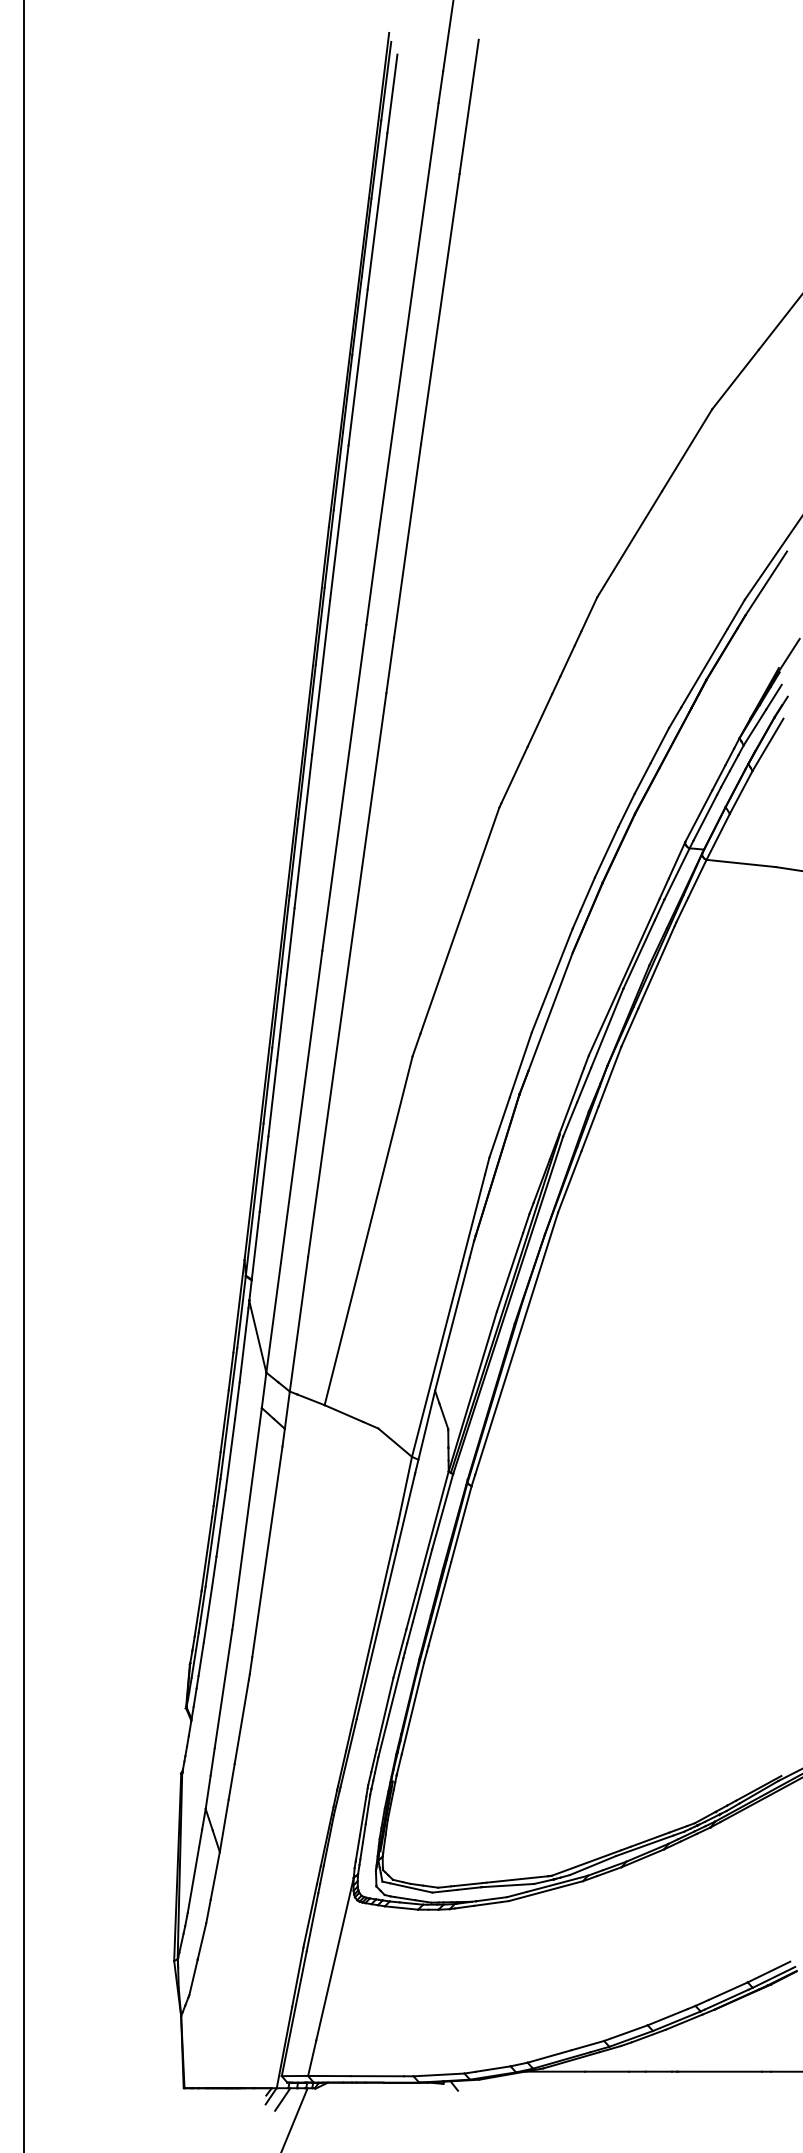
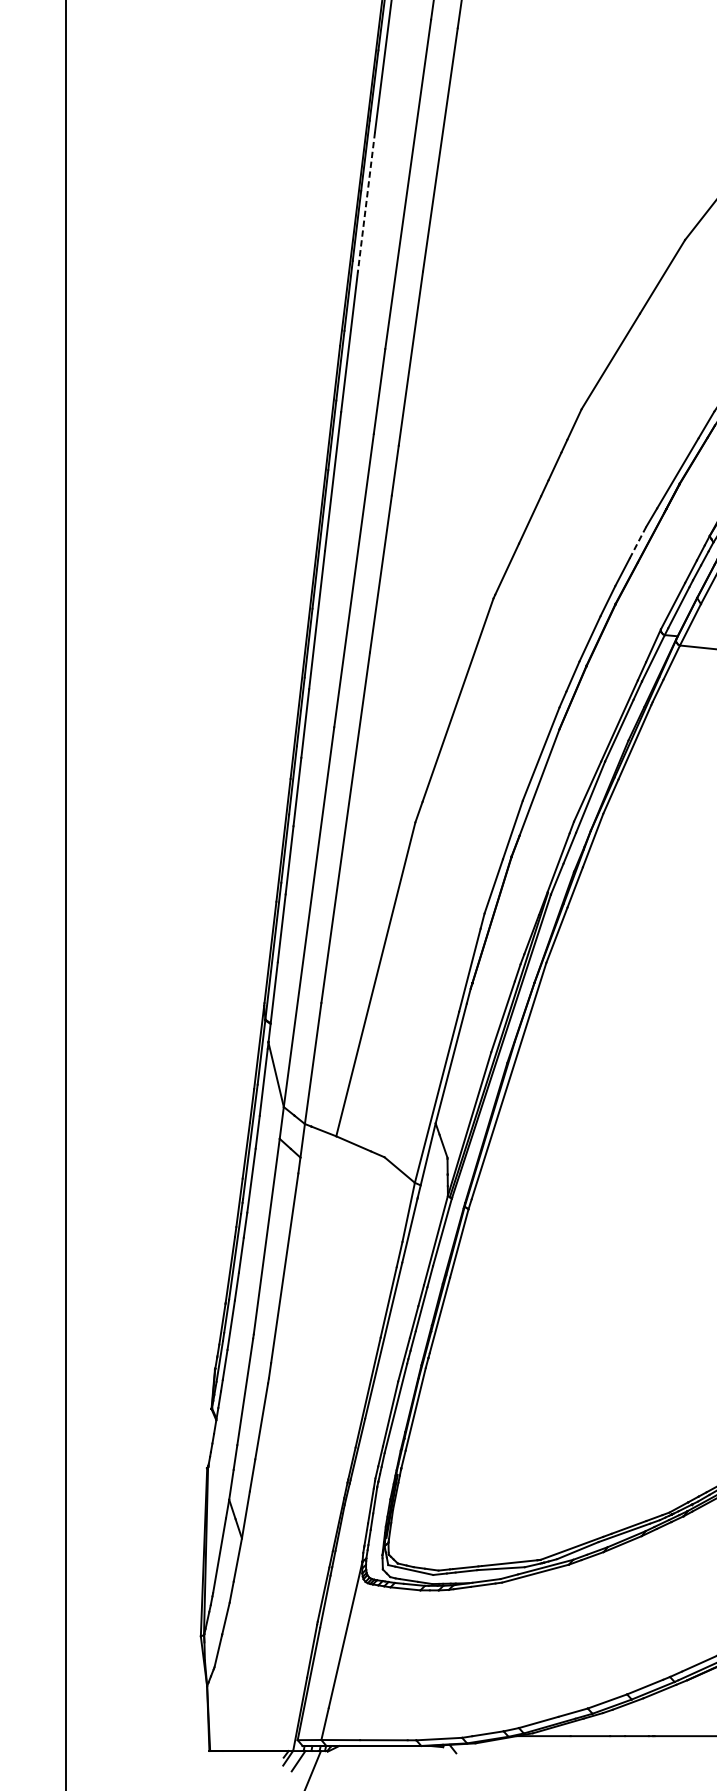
line: (358, 367) -> (366, 202), solid -> dashed
line: (659, 745) -> (637, 542), solid -> dashed

